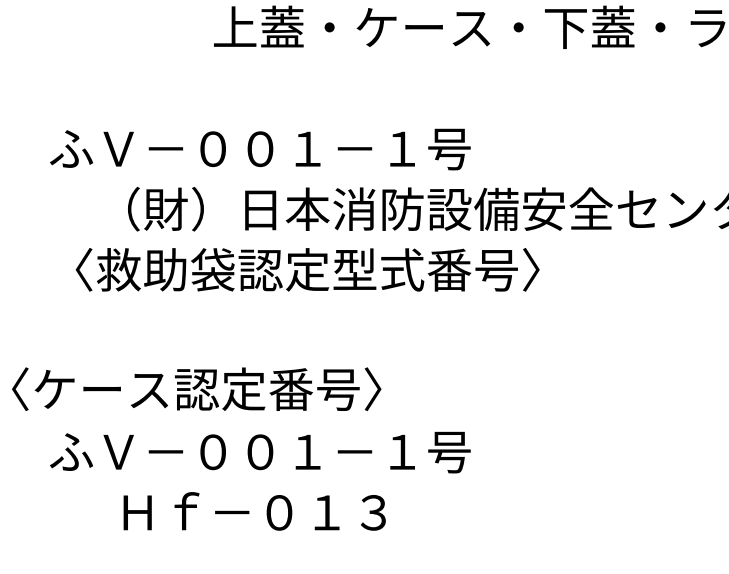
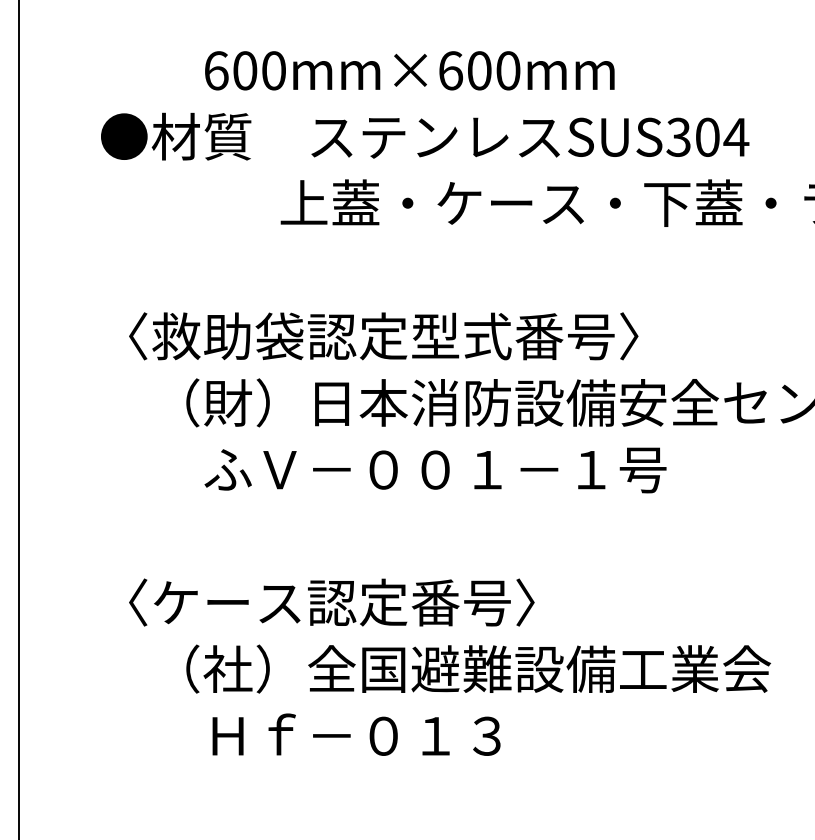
text: (294, 148) -> (369, 336), ふＶ－００１－１号 -> 〈救助袋認定型式番号〉
text: (320, 269) -> (397, 469), 〈救助袋認定型式番号〉 -> ふＶ－００１－１号
text: (196, 389) -> (331, 602), moved
text: (354, 451) -> (435, 668), ふＶ－００１－１号 -> （社）全国避難設備工業会
text: (254, 511) -> (356, 734), moved

